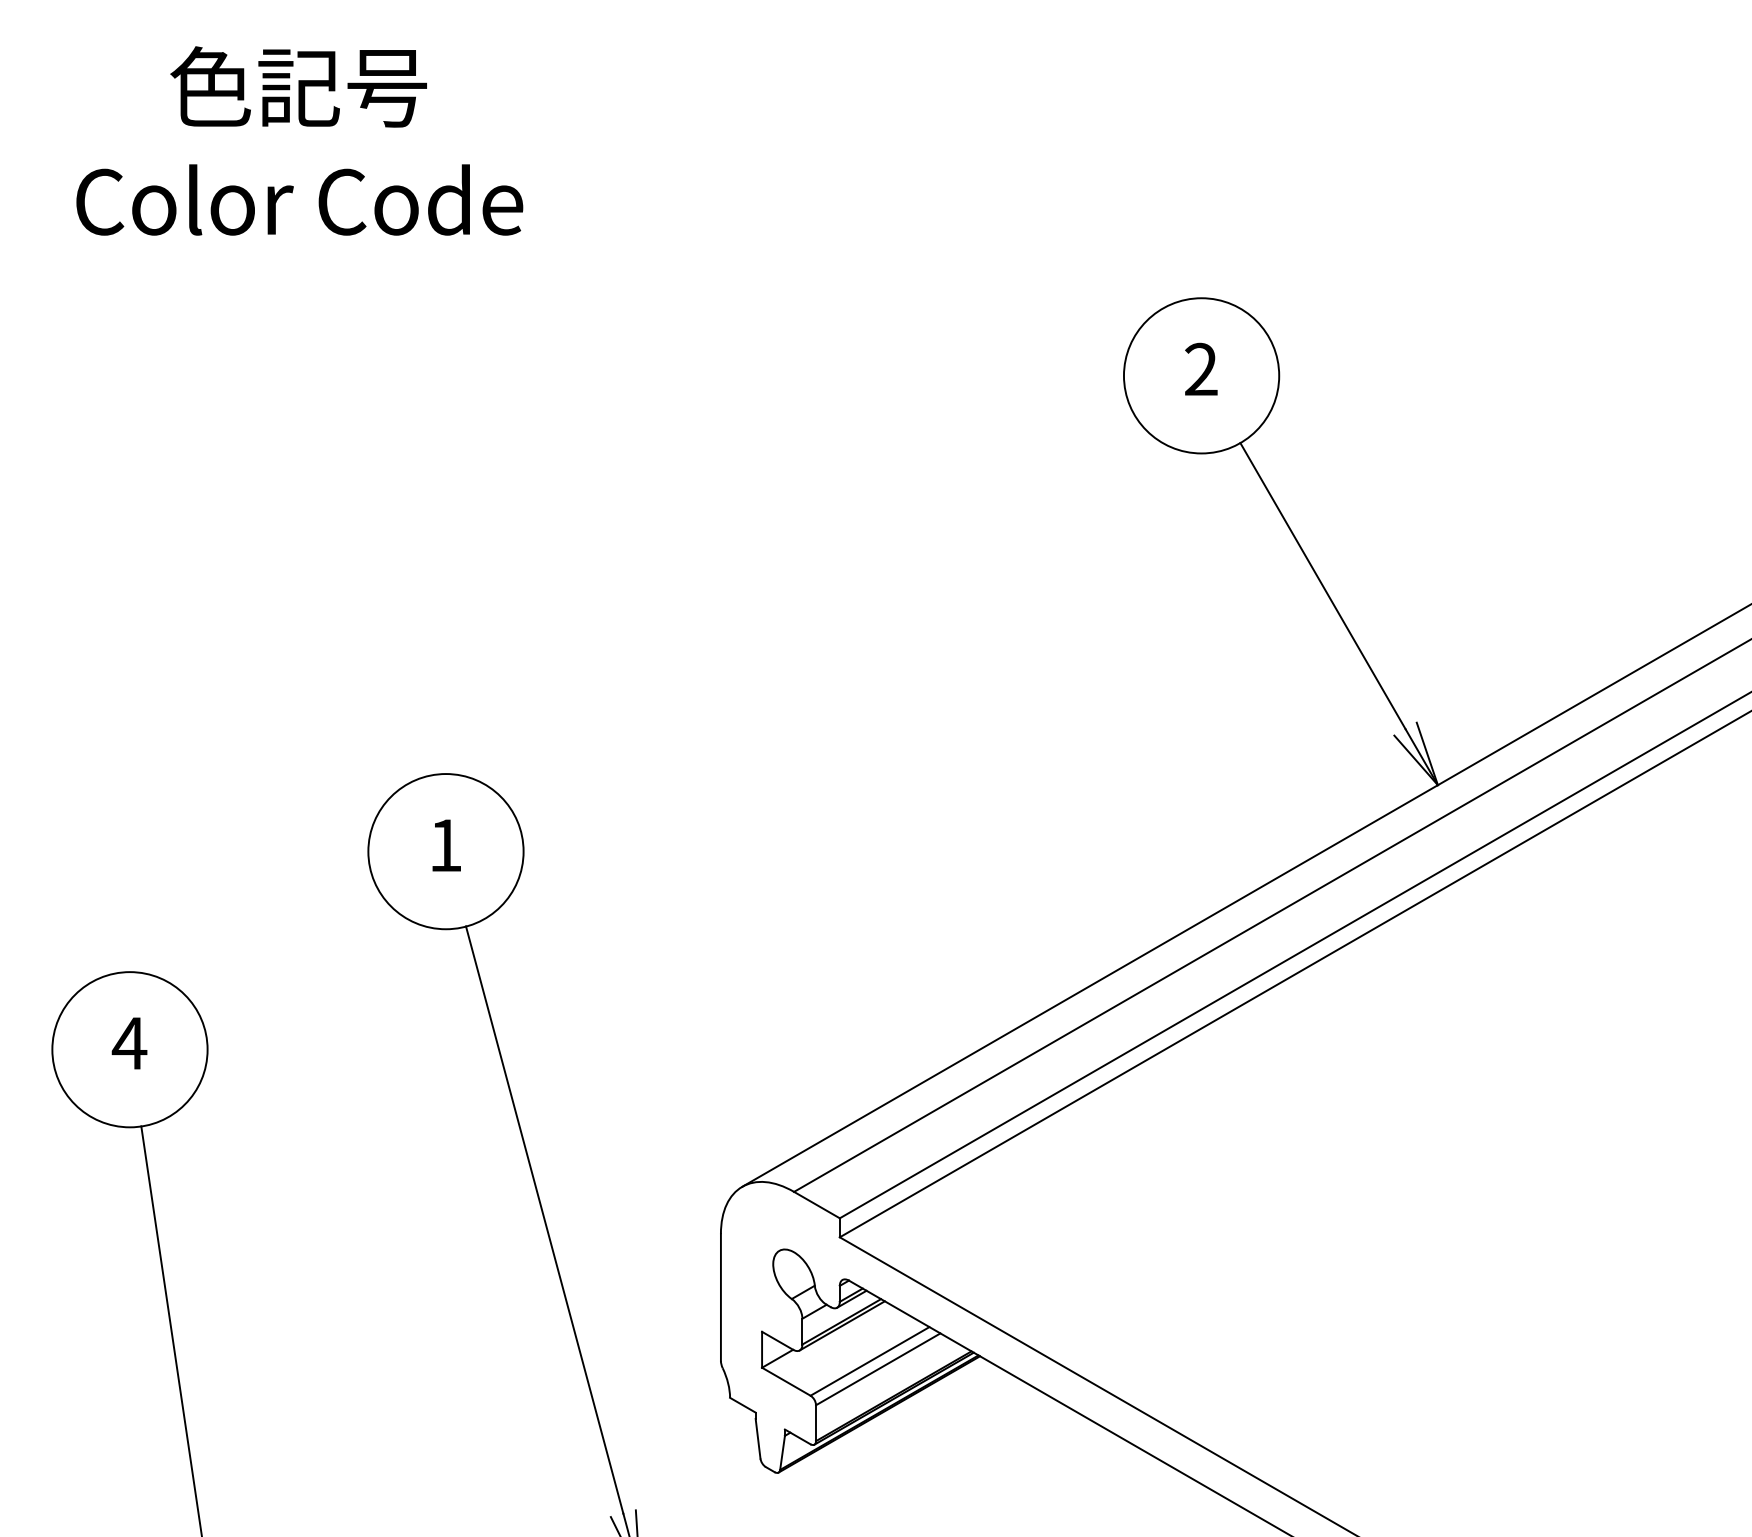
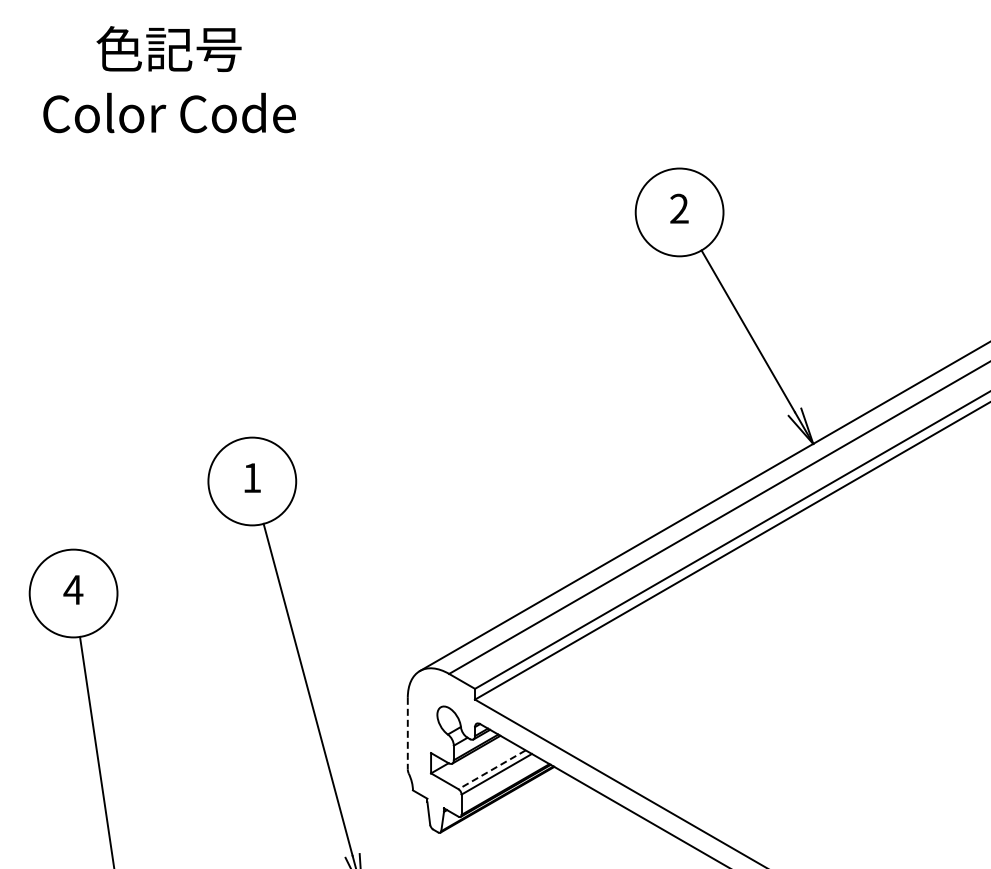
line: (720, 1297) -> (407, 733), solid -> dashed
line: (870, 1360) -> (492, 769), solid -> dashed

